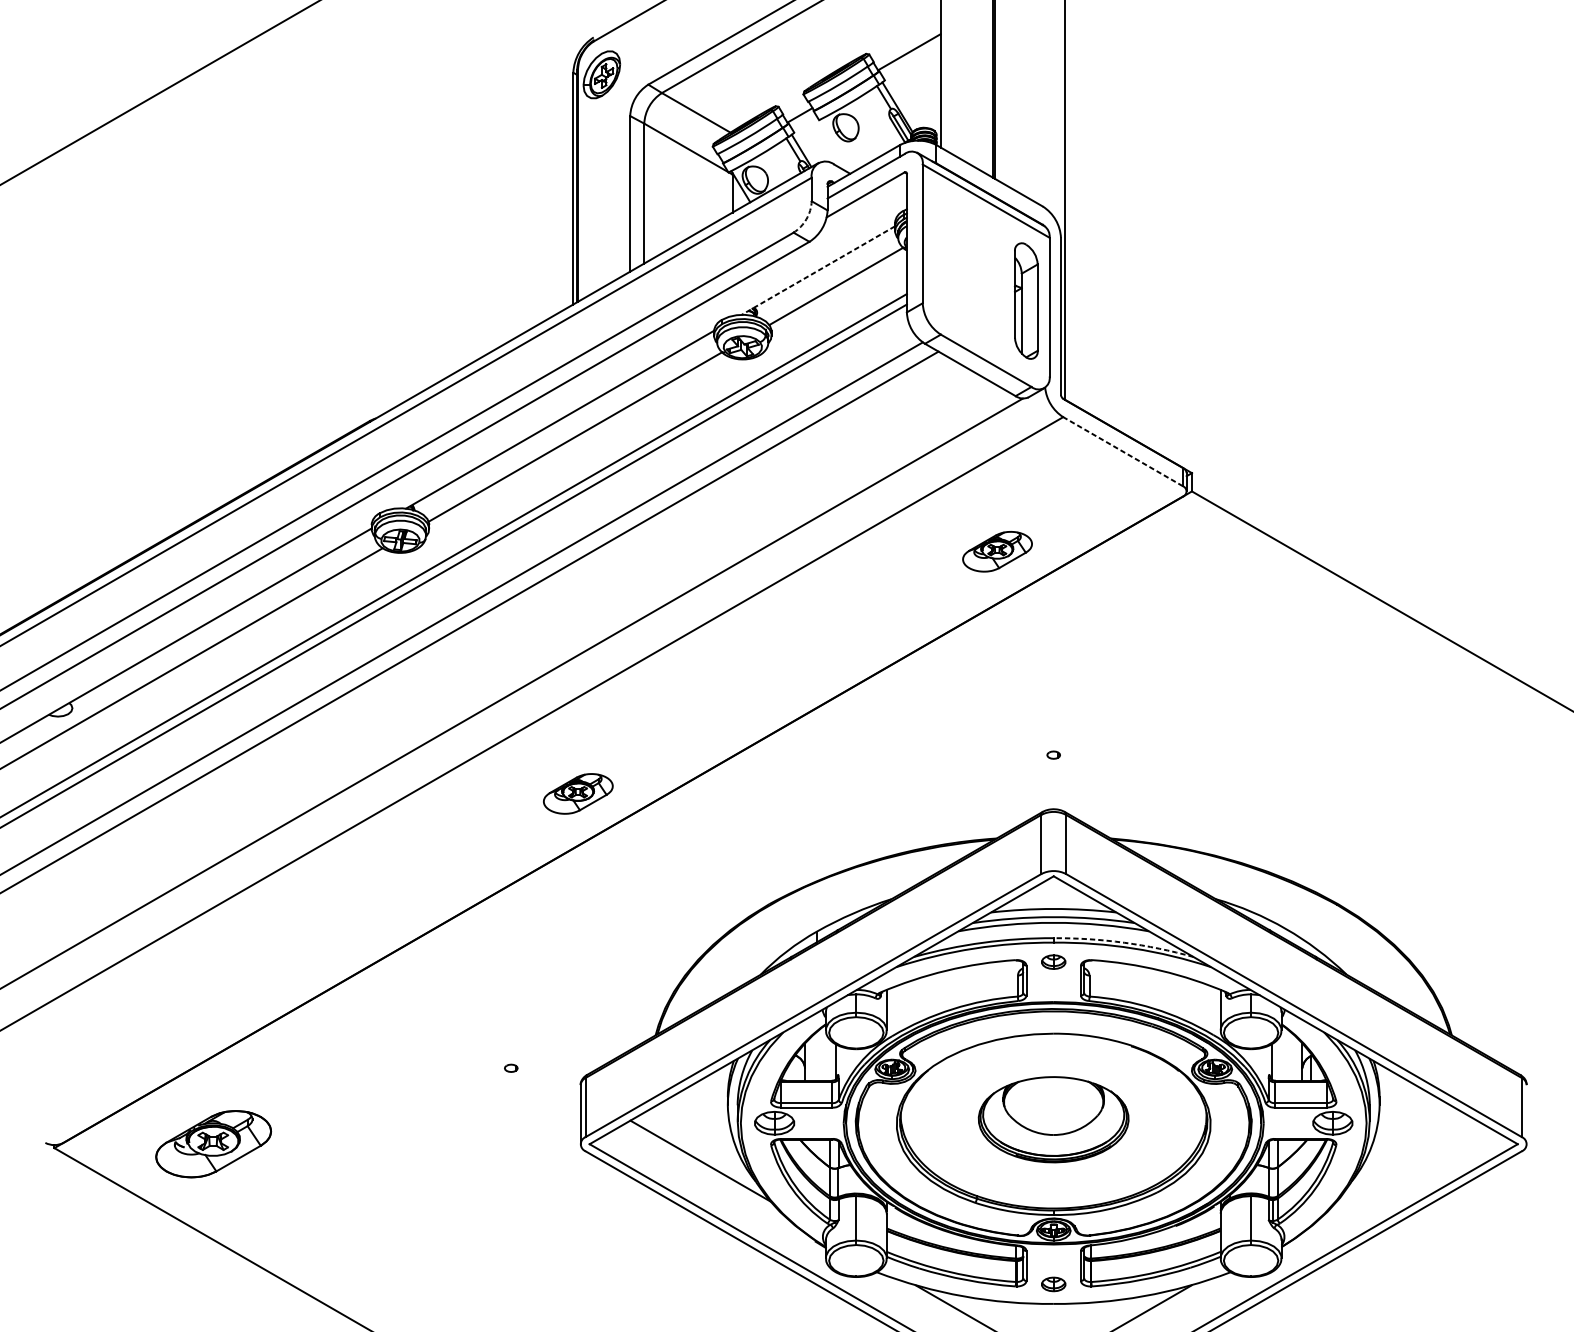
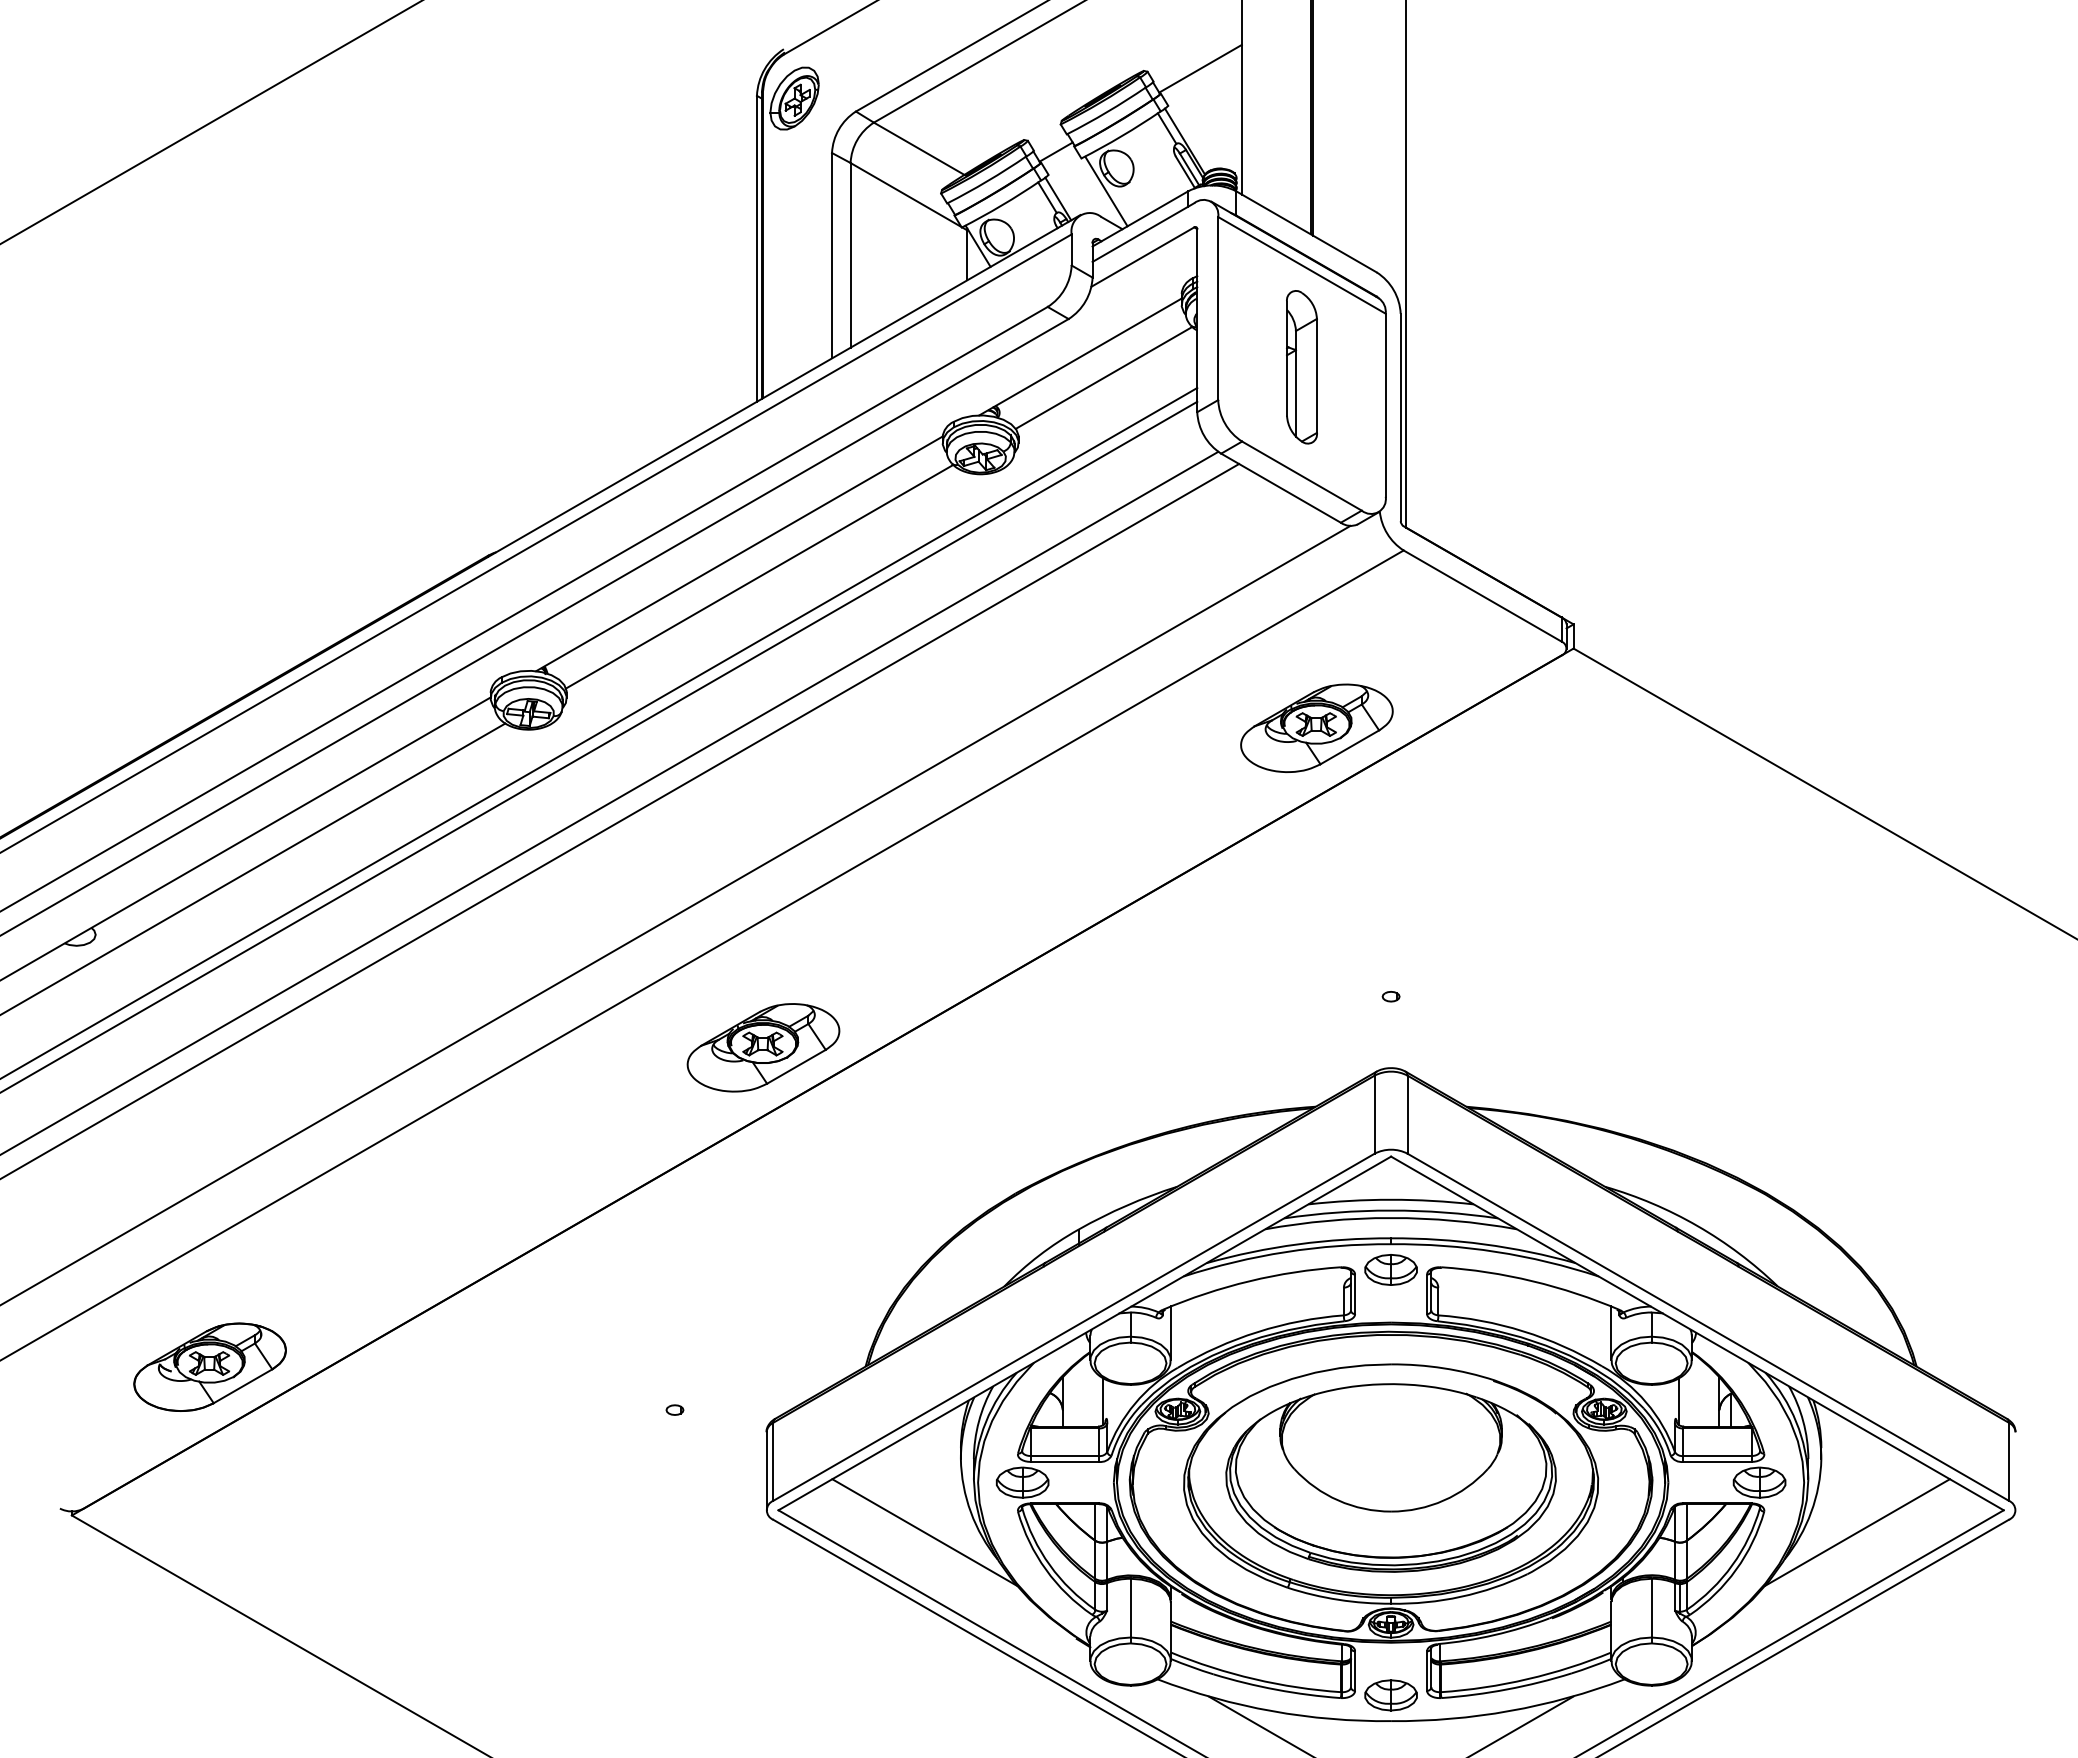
line: (838, 145) -> (1106, 191), added
arc: (806, 219) -> (1064, 289), dashed -> solid
line: (818, 270) -> (1080, 357), dashed -> solid
part: (1025, 301) -> (1301, 367), moved
line: (1122, 451) -> (1482, 595), dashed -> solid
part: (997, 551) -> (1316, 727), size x1.67
part: (578, 793) -> (763, 1047), size x1.67
arc: (1124, 942) -> (1484, 1244), dashed -> solid
part: (1053, 961) -> (1390, 1269), size x1.67
part: (1053, 1119) -> (1390, 1477), size x1.67
part: (213, 1143) -> (209, 1366), moved
line: (1407, 1161) -> (1857, 1532), added
part: (1053, 1284) -> (1390, 1695), size x1.67

